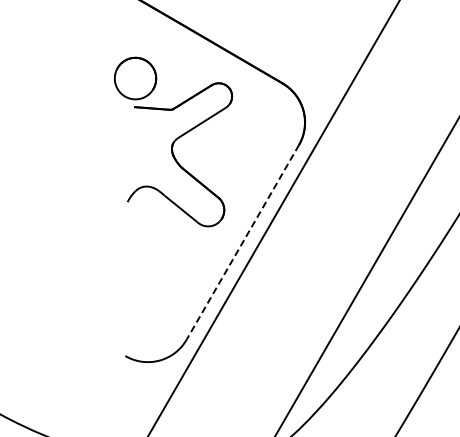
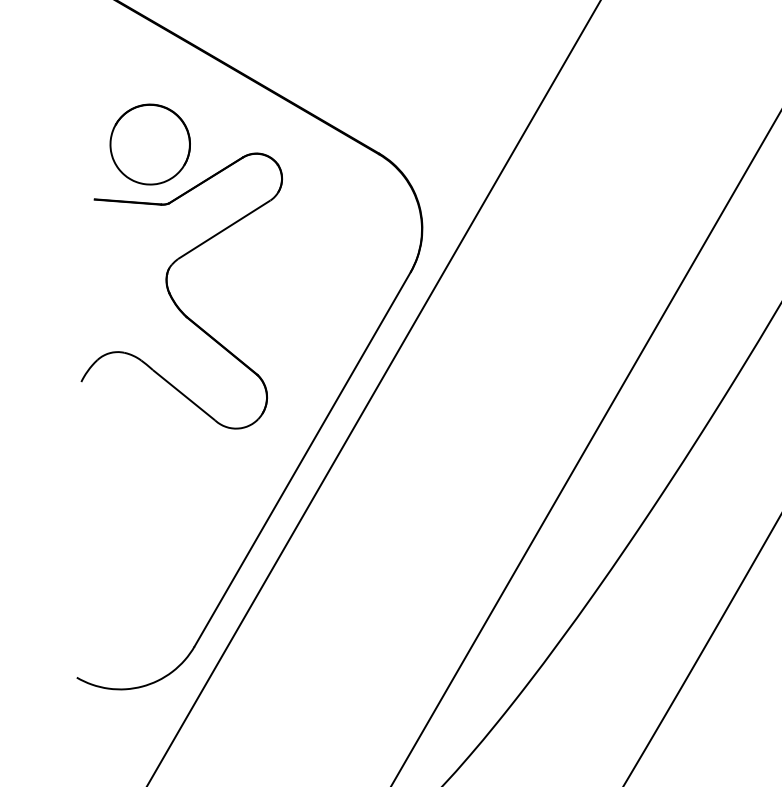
part: (135, 78) -> (150, 144), moved
line: (242, 242) -> (302, 459), dashed -> solid

